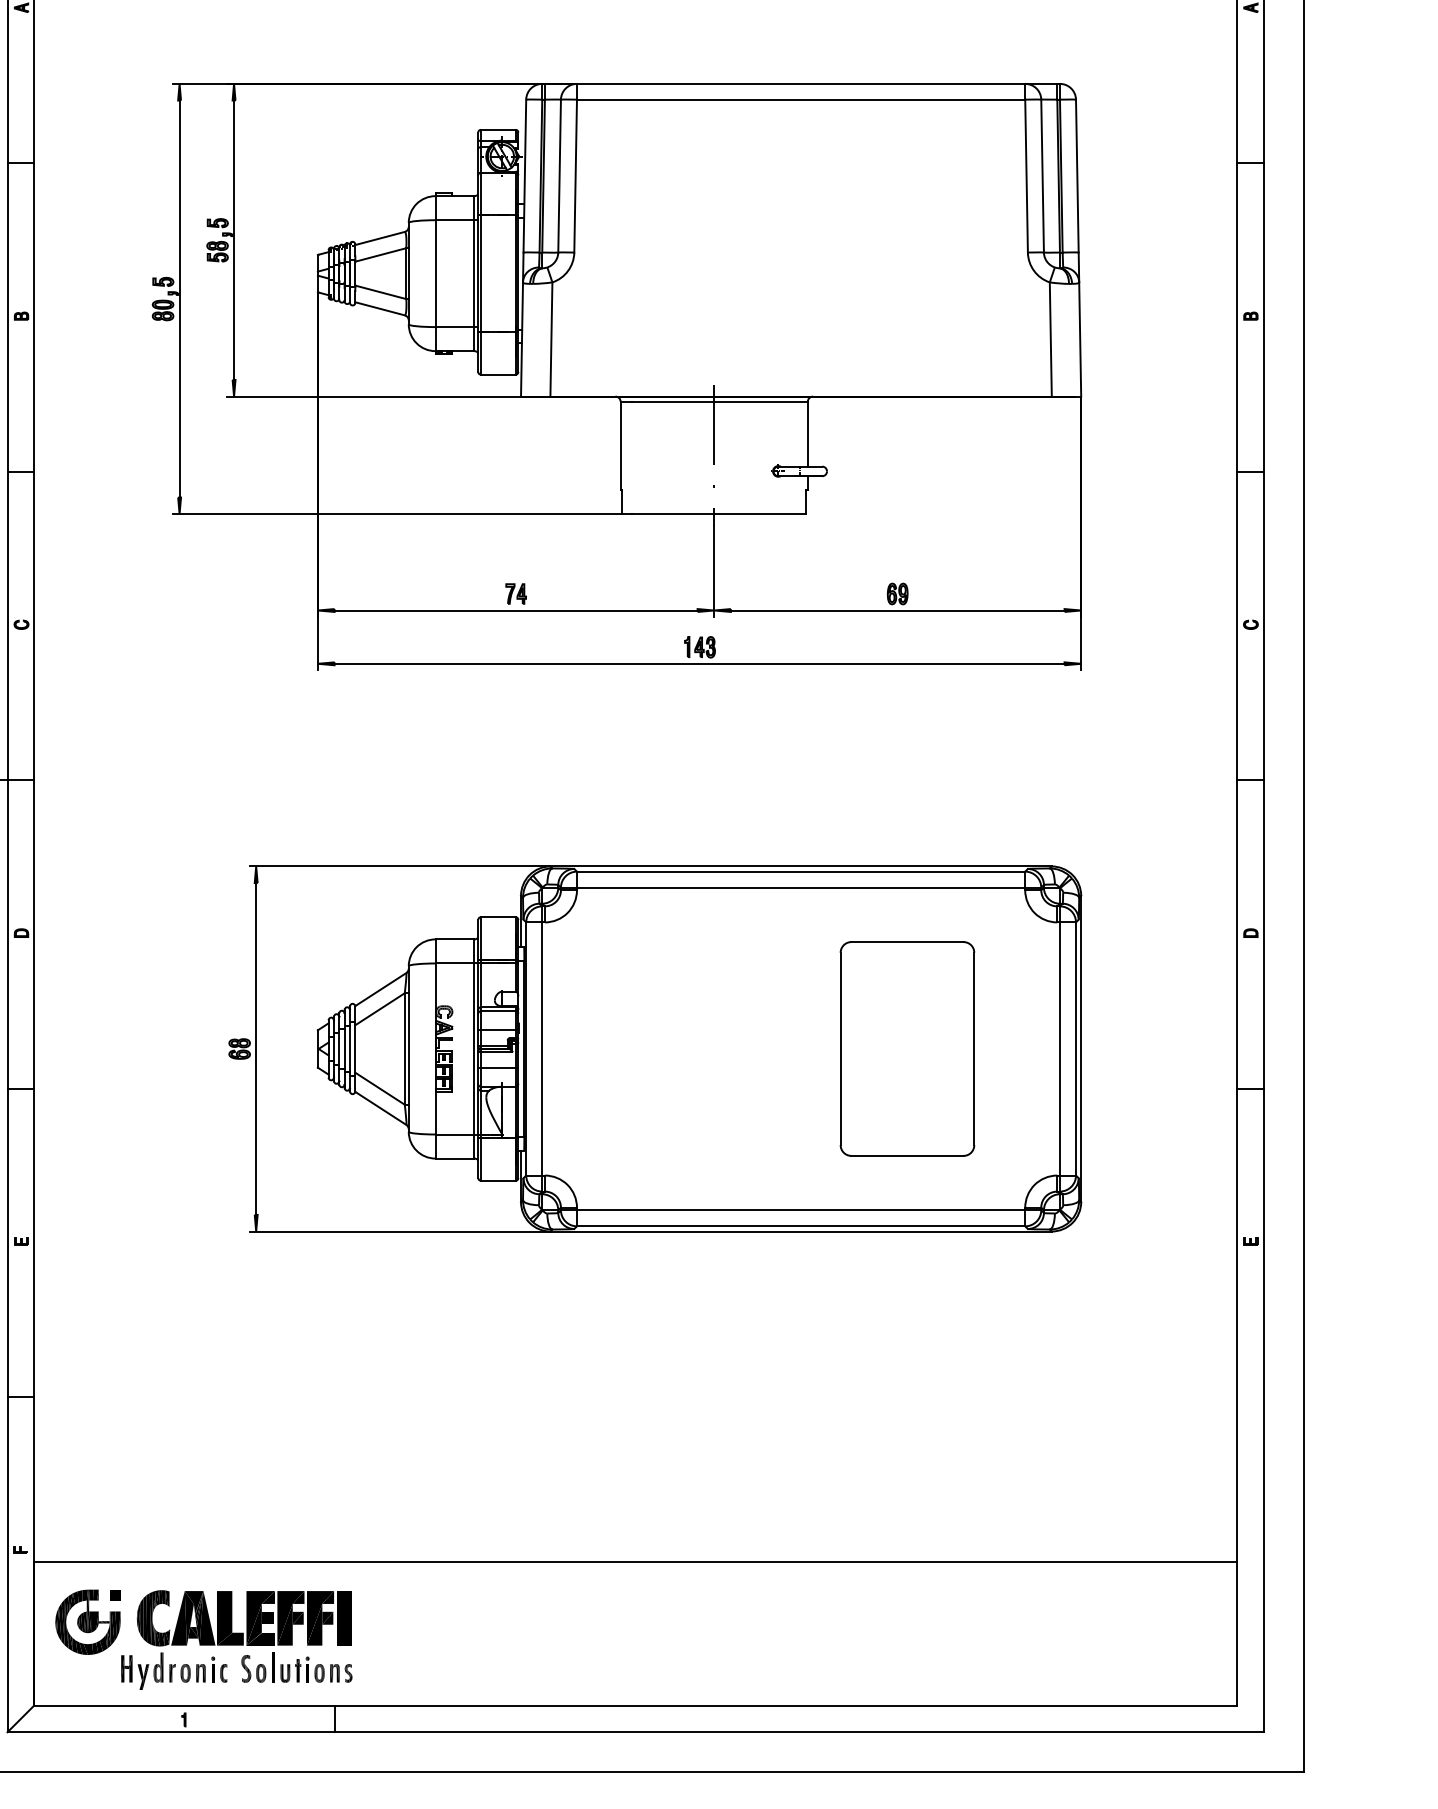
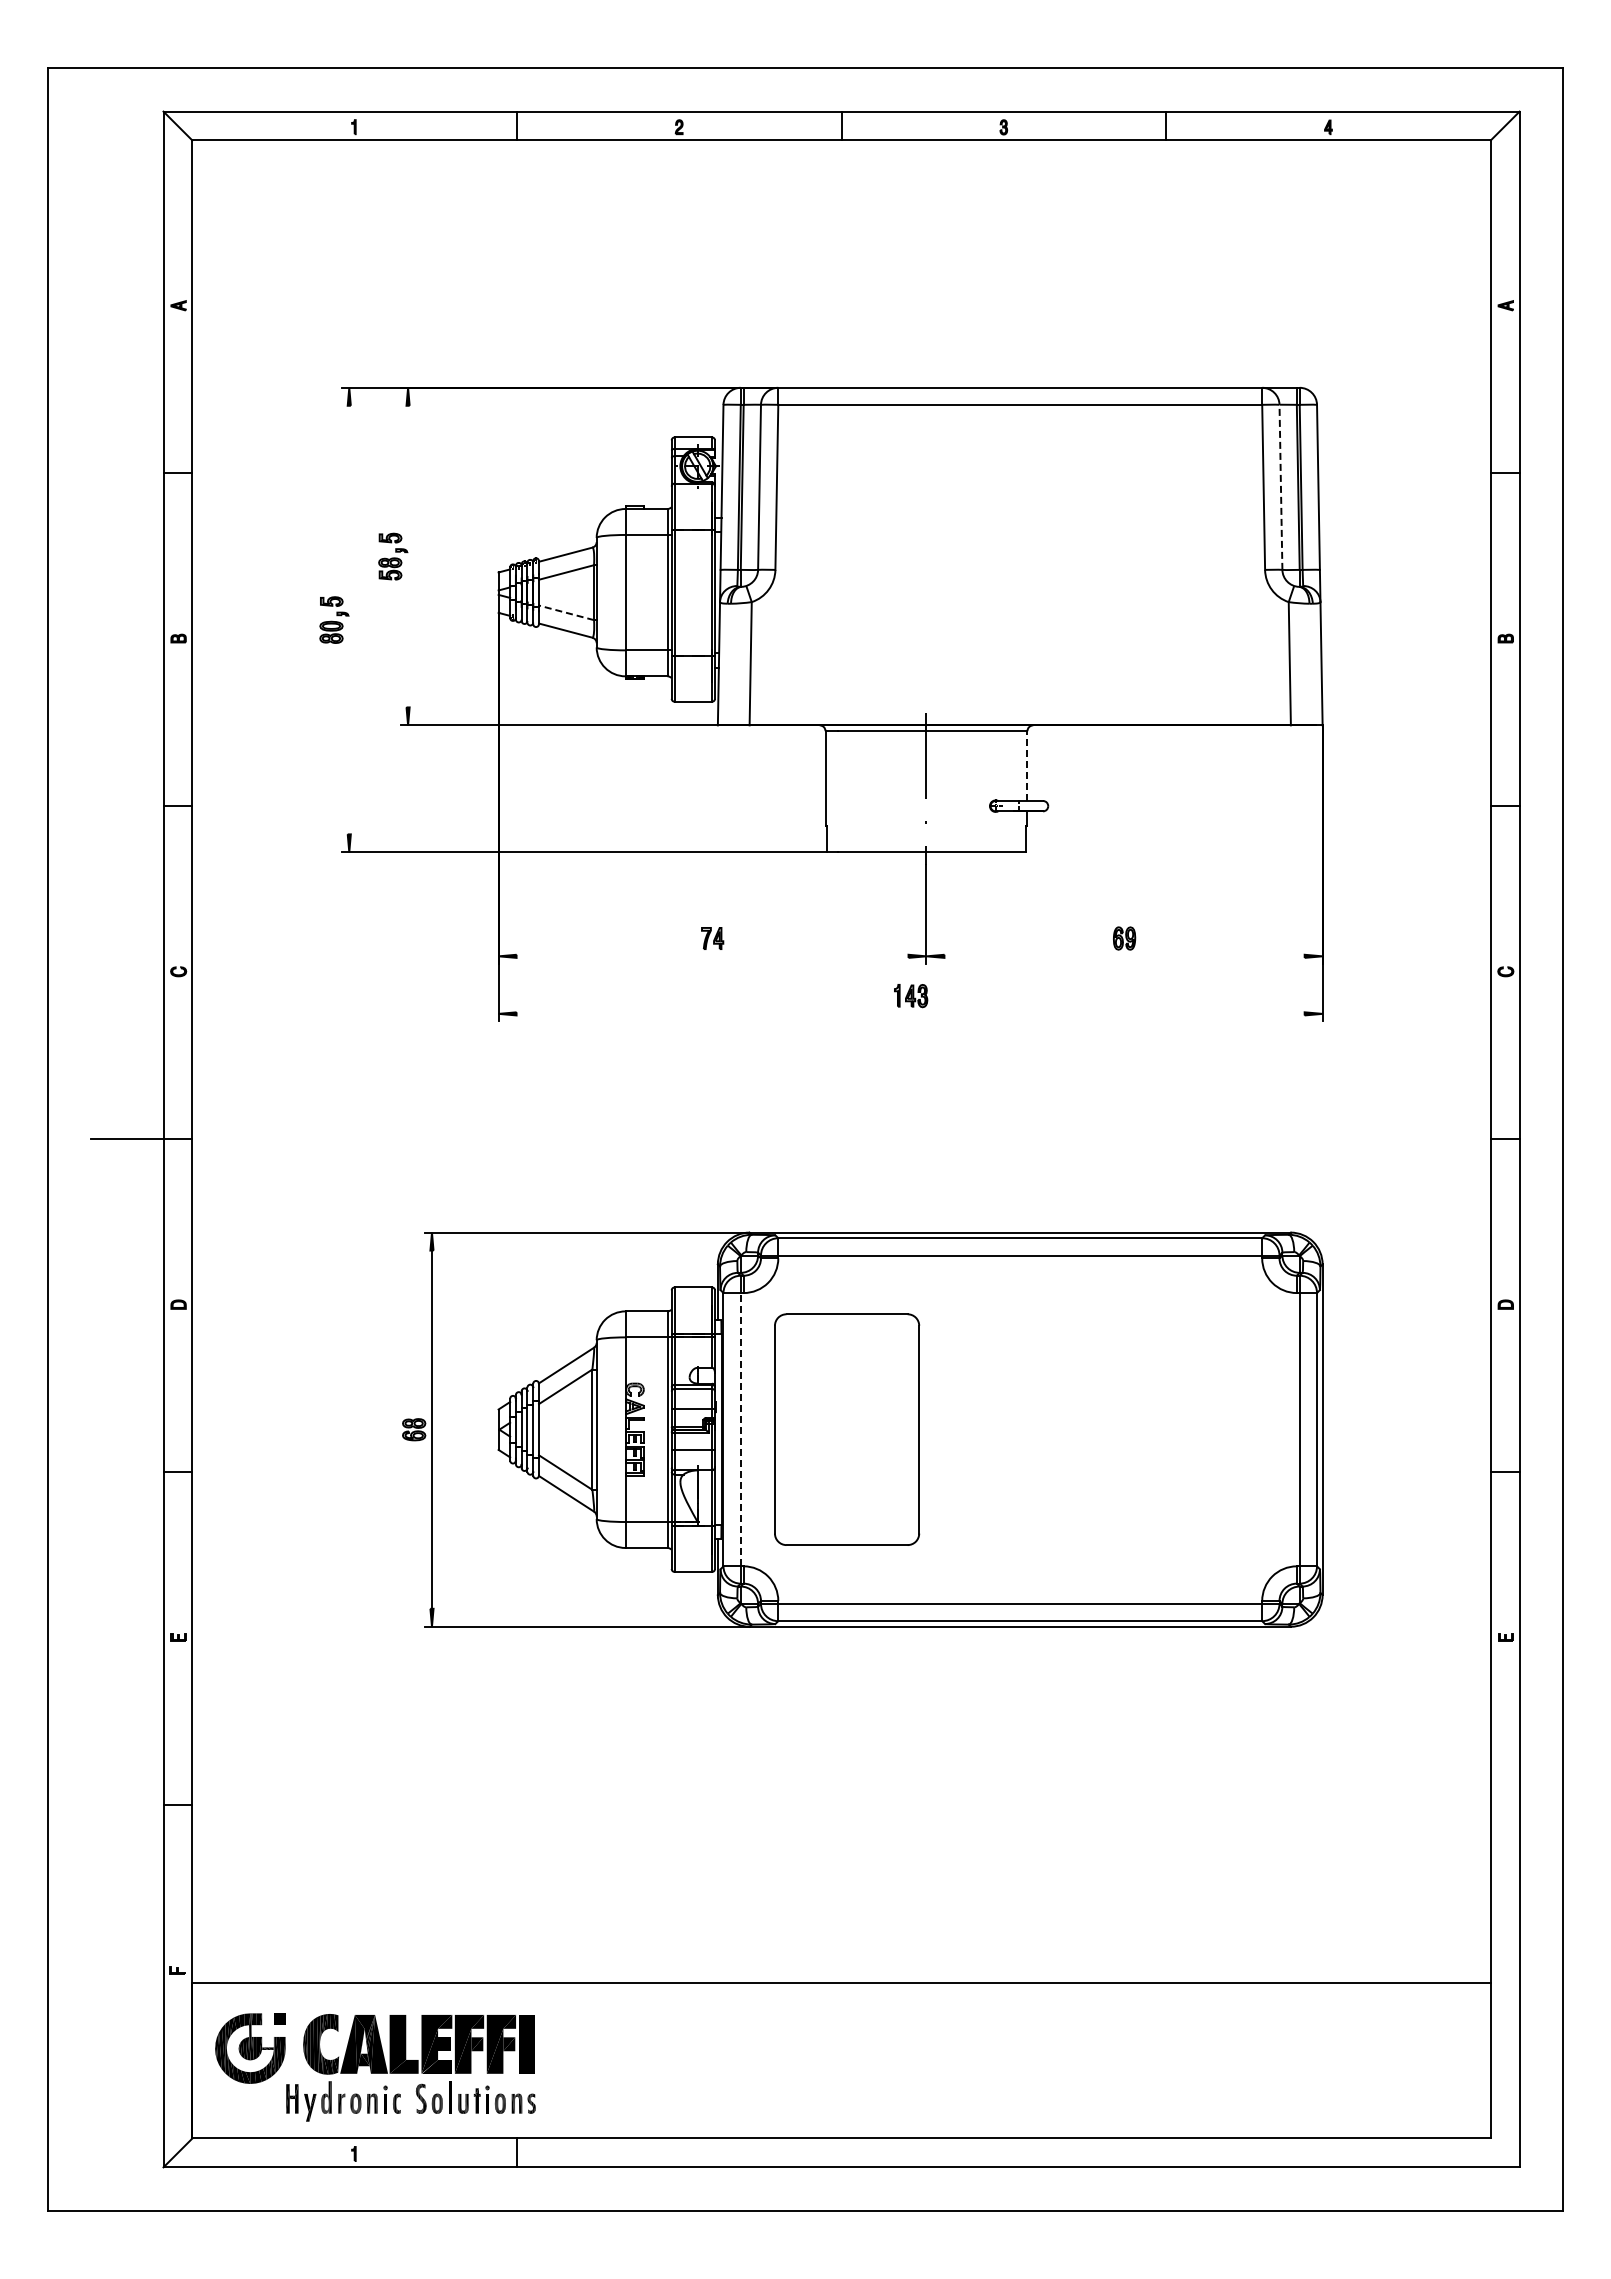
line: (1042, 176) -> (1280, 487), solid -> dashed
line: (234, 240) -> (408, 556), removed
line: (380, 292) -> (566, 612), solid -> dashed
line: (179, 298) -> (349, 619), removed
line: (807, 434) -> (1027, 766), solid -> dashed
line: (516, 610) -> (712, 956), removed
line: (897, 610) -> (1124, 956), removed
line: (699, 663) -> (910, 1013), removed
line: (541, 1048) -> (740, 1429), solid -> dashed
part: (907, 1048) -> (847, 1429), moved

